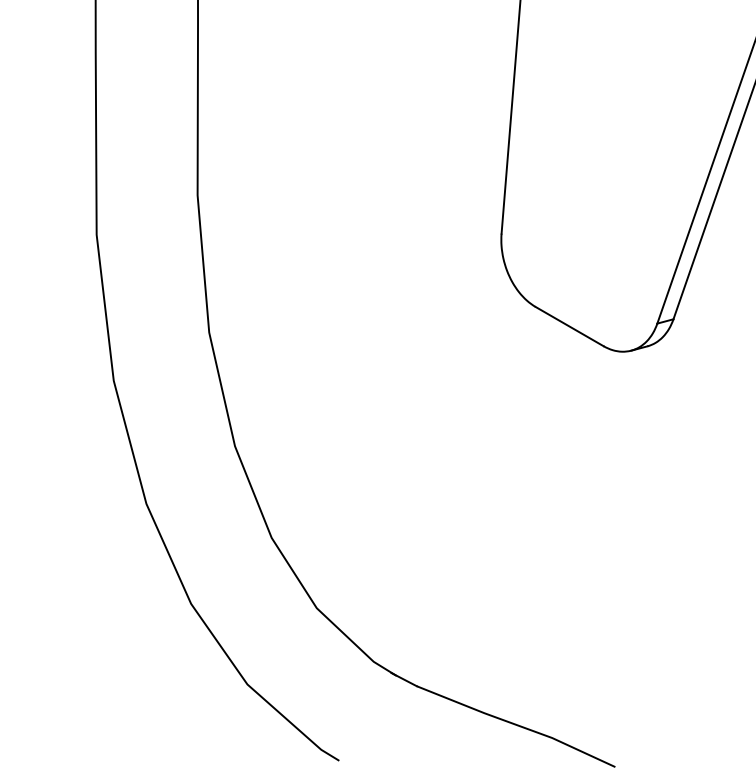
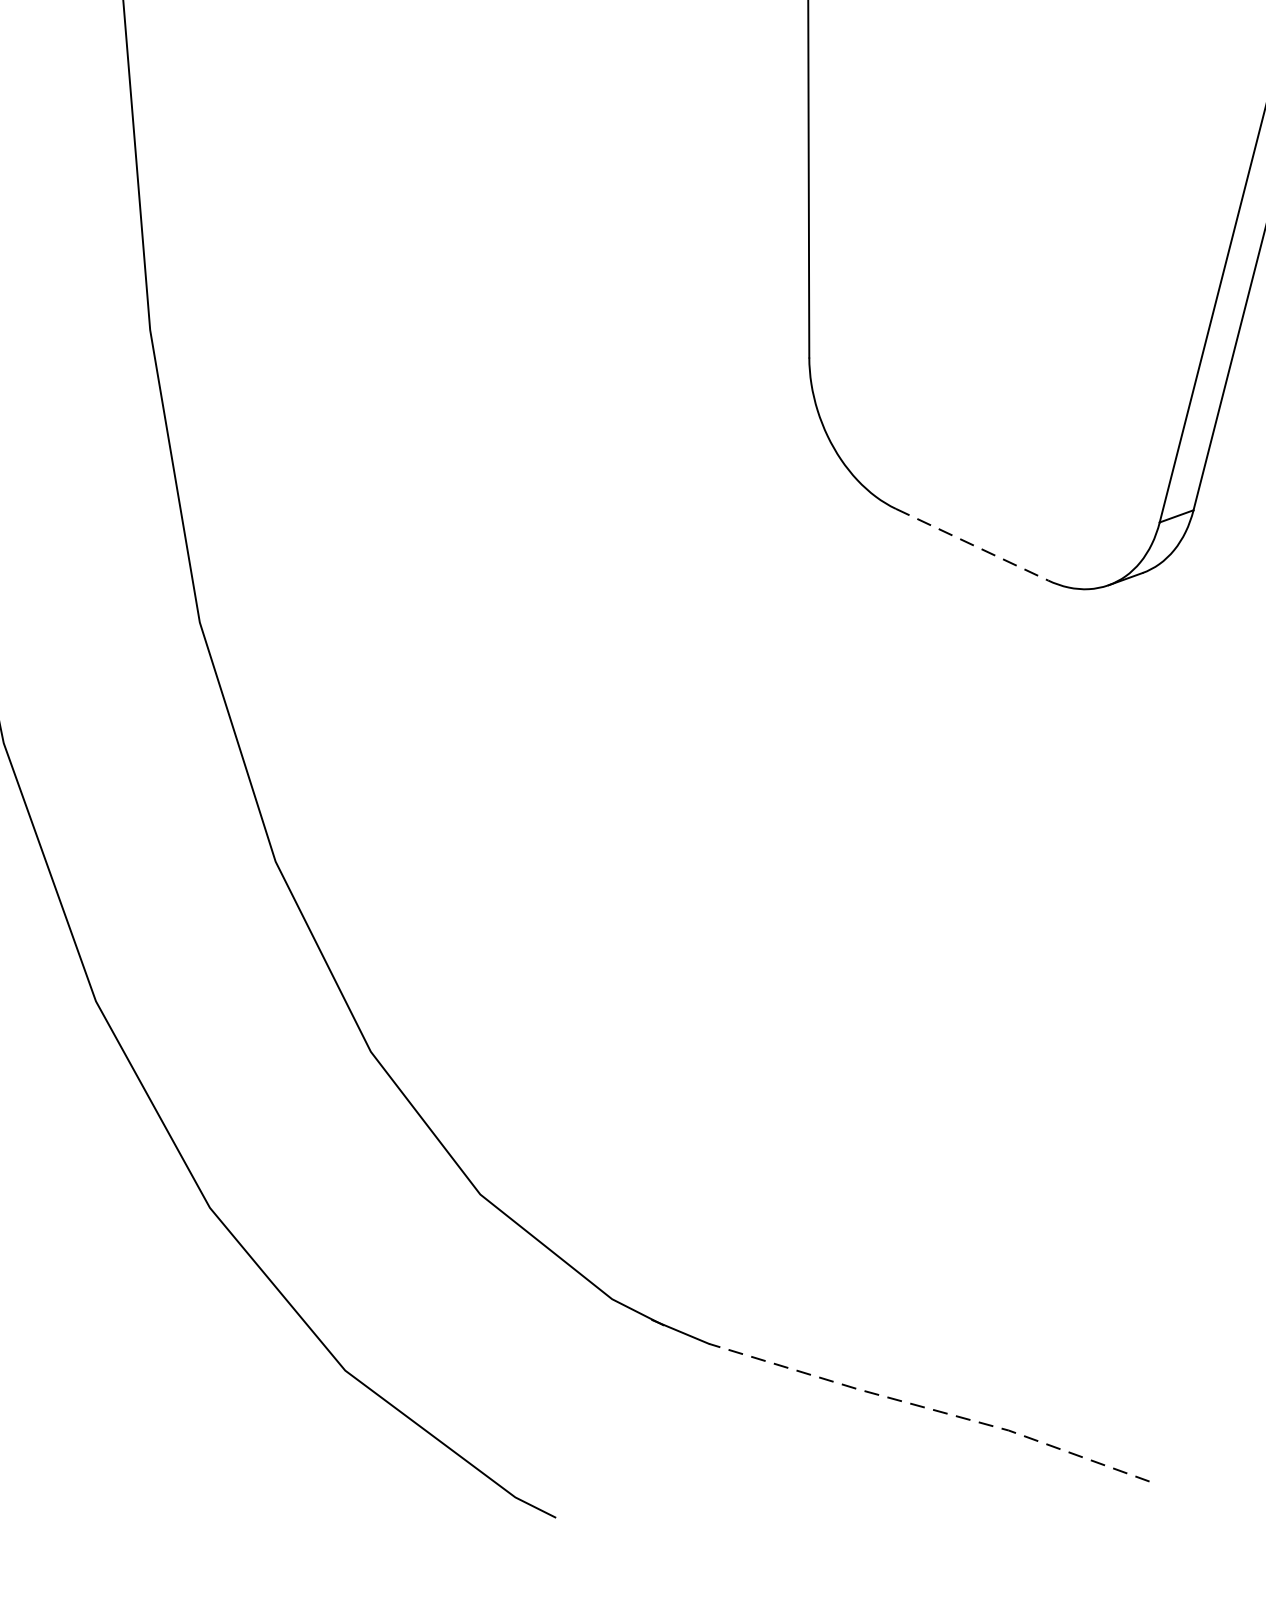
line: (570, 326) -> (973, 544), solid -> dashed
line: (516, 725) -> (929, 1410), solid -> dashed

